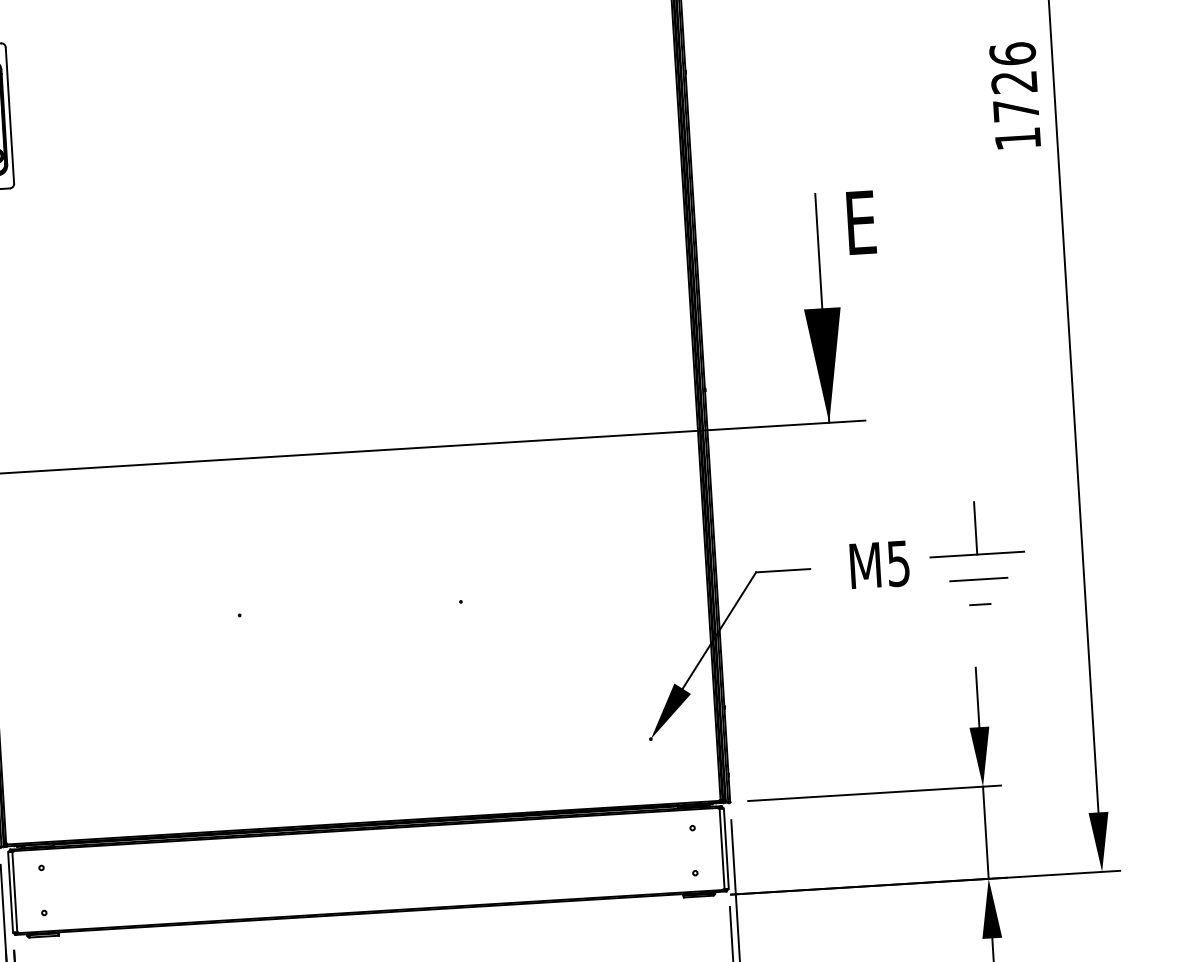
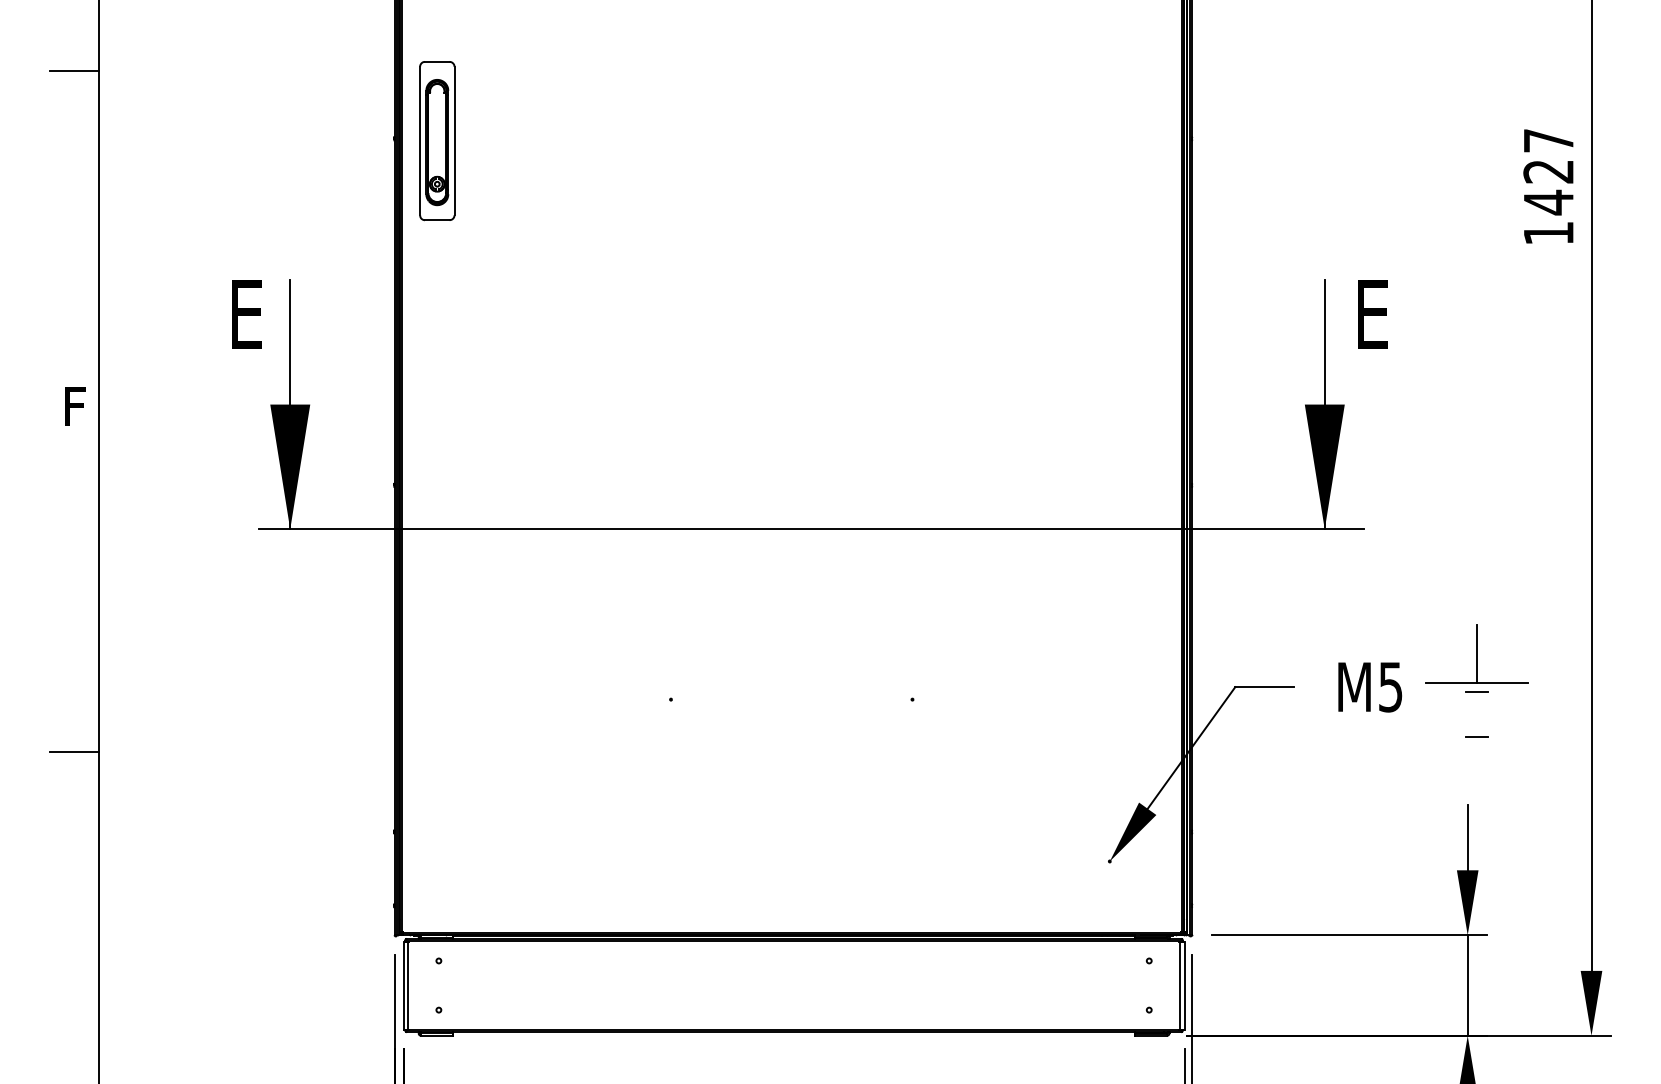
text: (1014, 82) -> (1548, 171), 1726 -> 1427
line: (977, 562) -> (1476, 691), added
line: (978, 579) -> (1476, 709), removed

